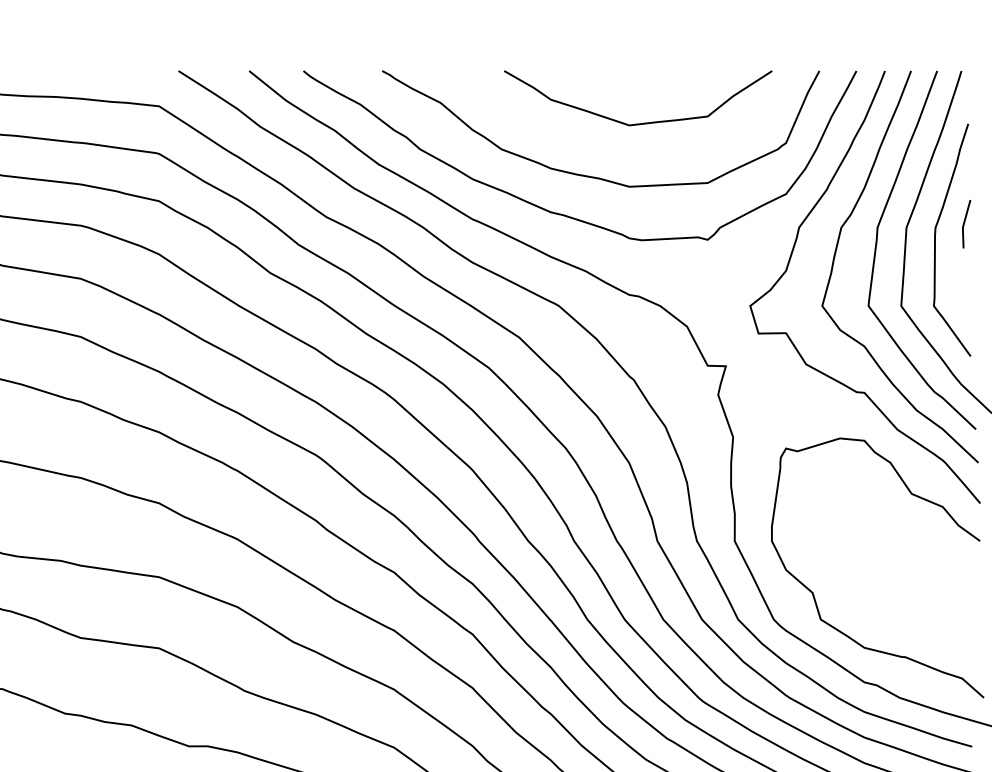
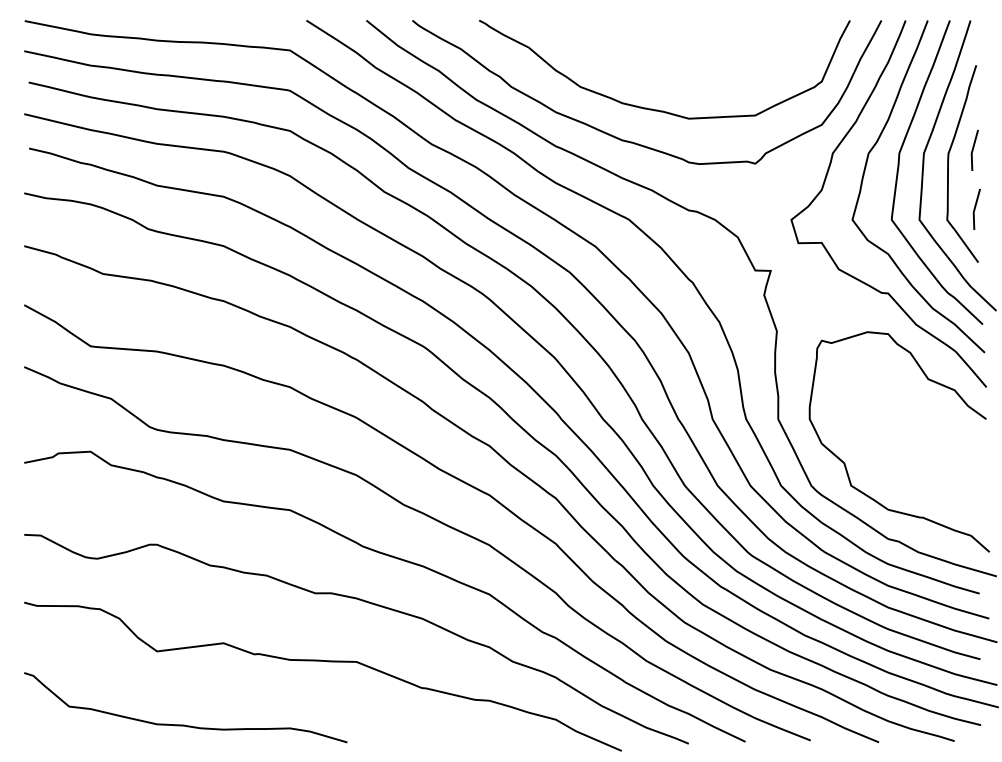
curve: (638, 122) -> (696, 64), removed
line: (967, 292) -> (975, 208), added

